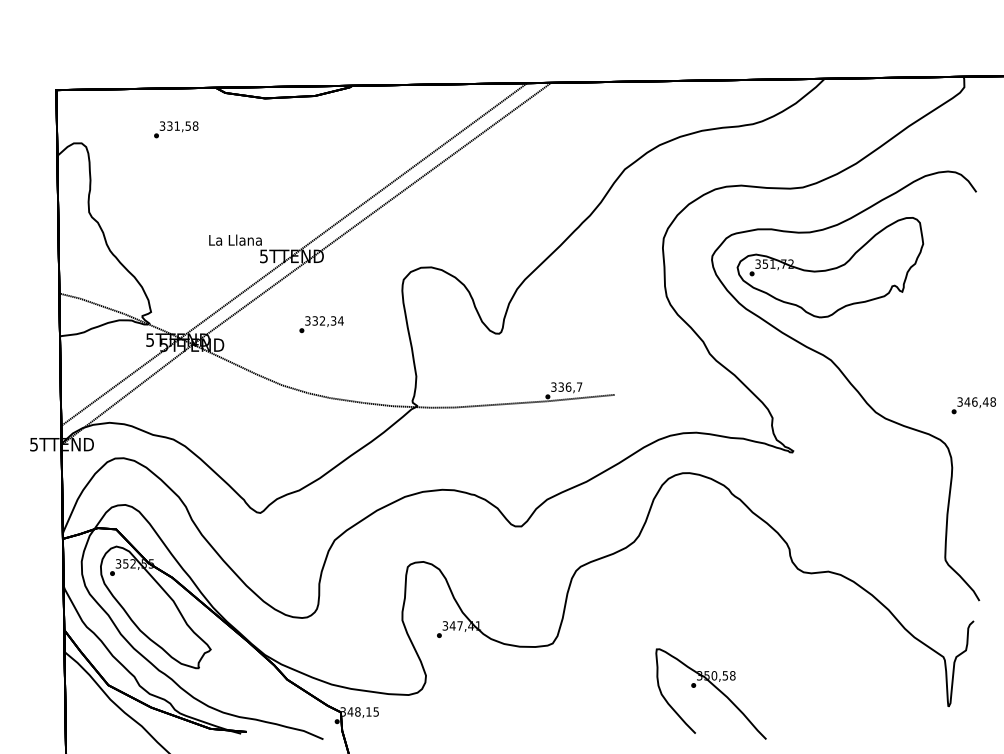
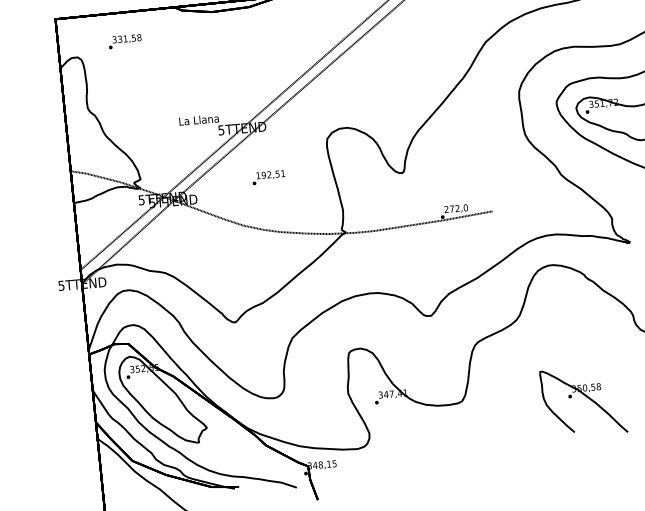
text: (176, 129) -> (125, 41), moved
text: (324, 320) -> (270, 174), 332,34 -> 192,51
text: (566, 386) -> (455, 208), 336,7 -> 272,0
part: (715, 688) -> (586, 397), moved

